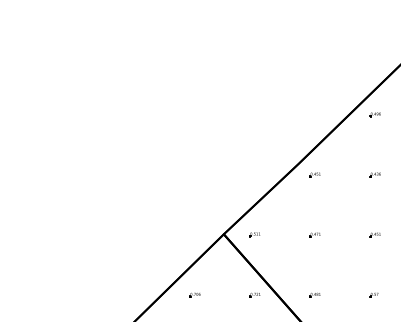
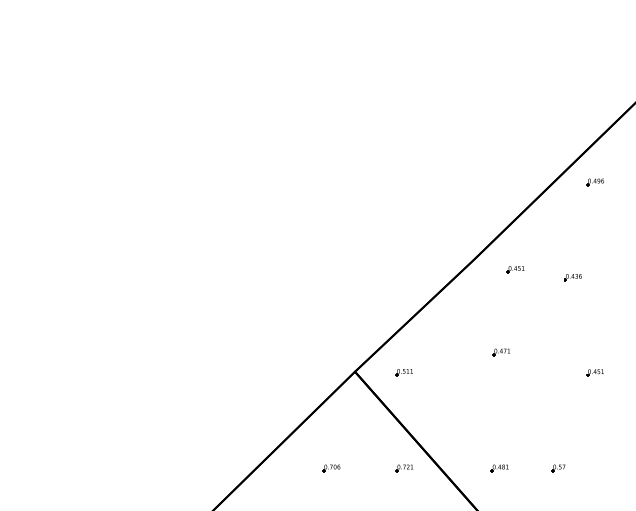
part: (314, 174) -> (514, 268), moved
part: (374, 174) -> (571, 276), moved
part: (314, 234) -> (500, 351), moved
part: (194, 294) -> (330, 467), moved
part: (373, 294) -> (557, 467), moved

